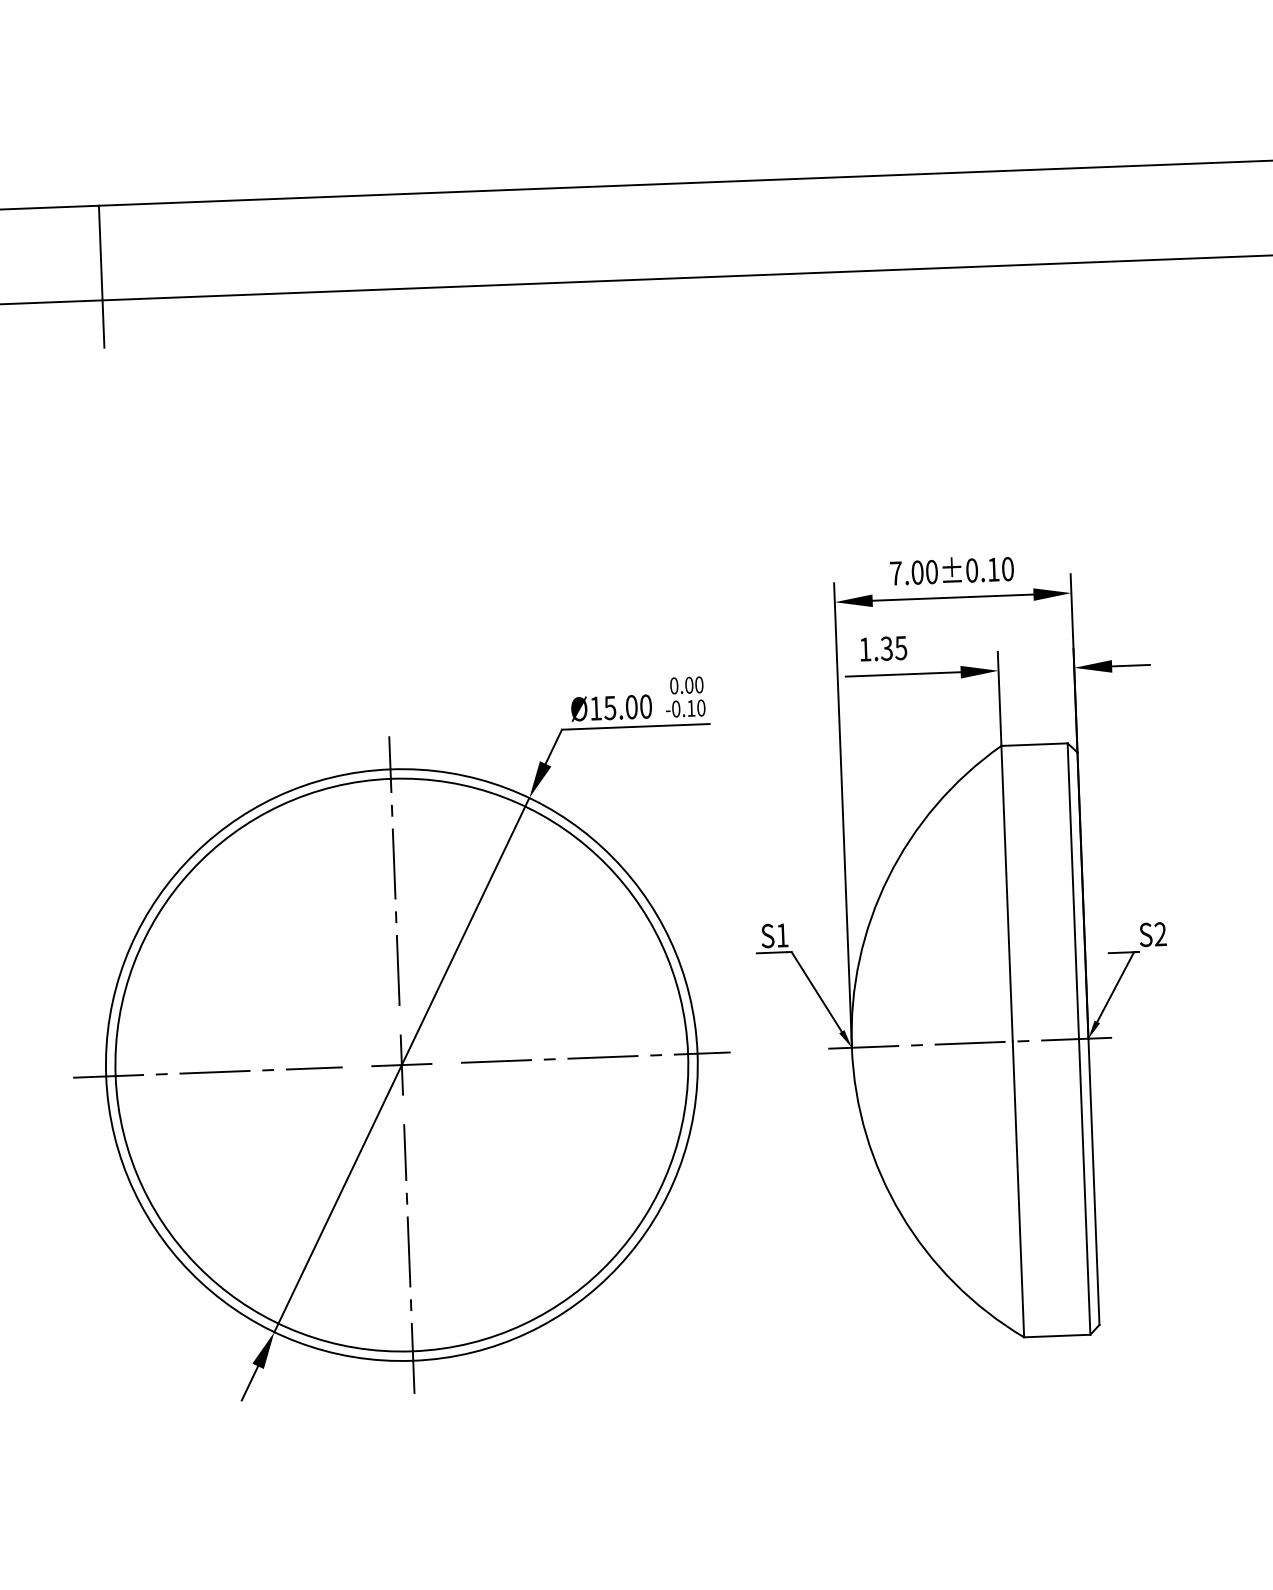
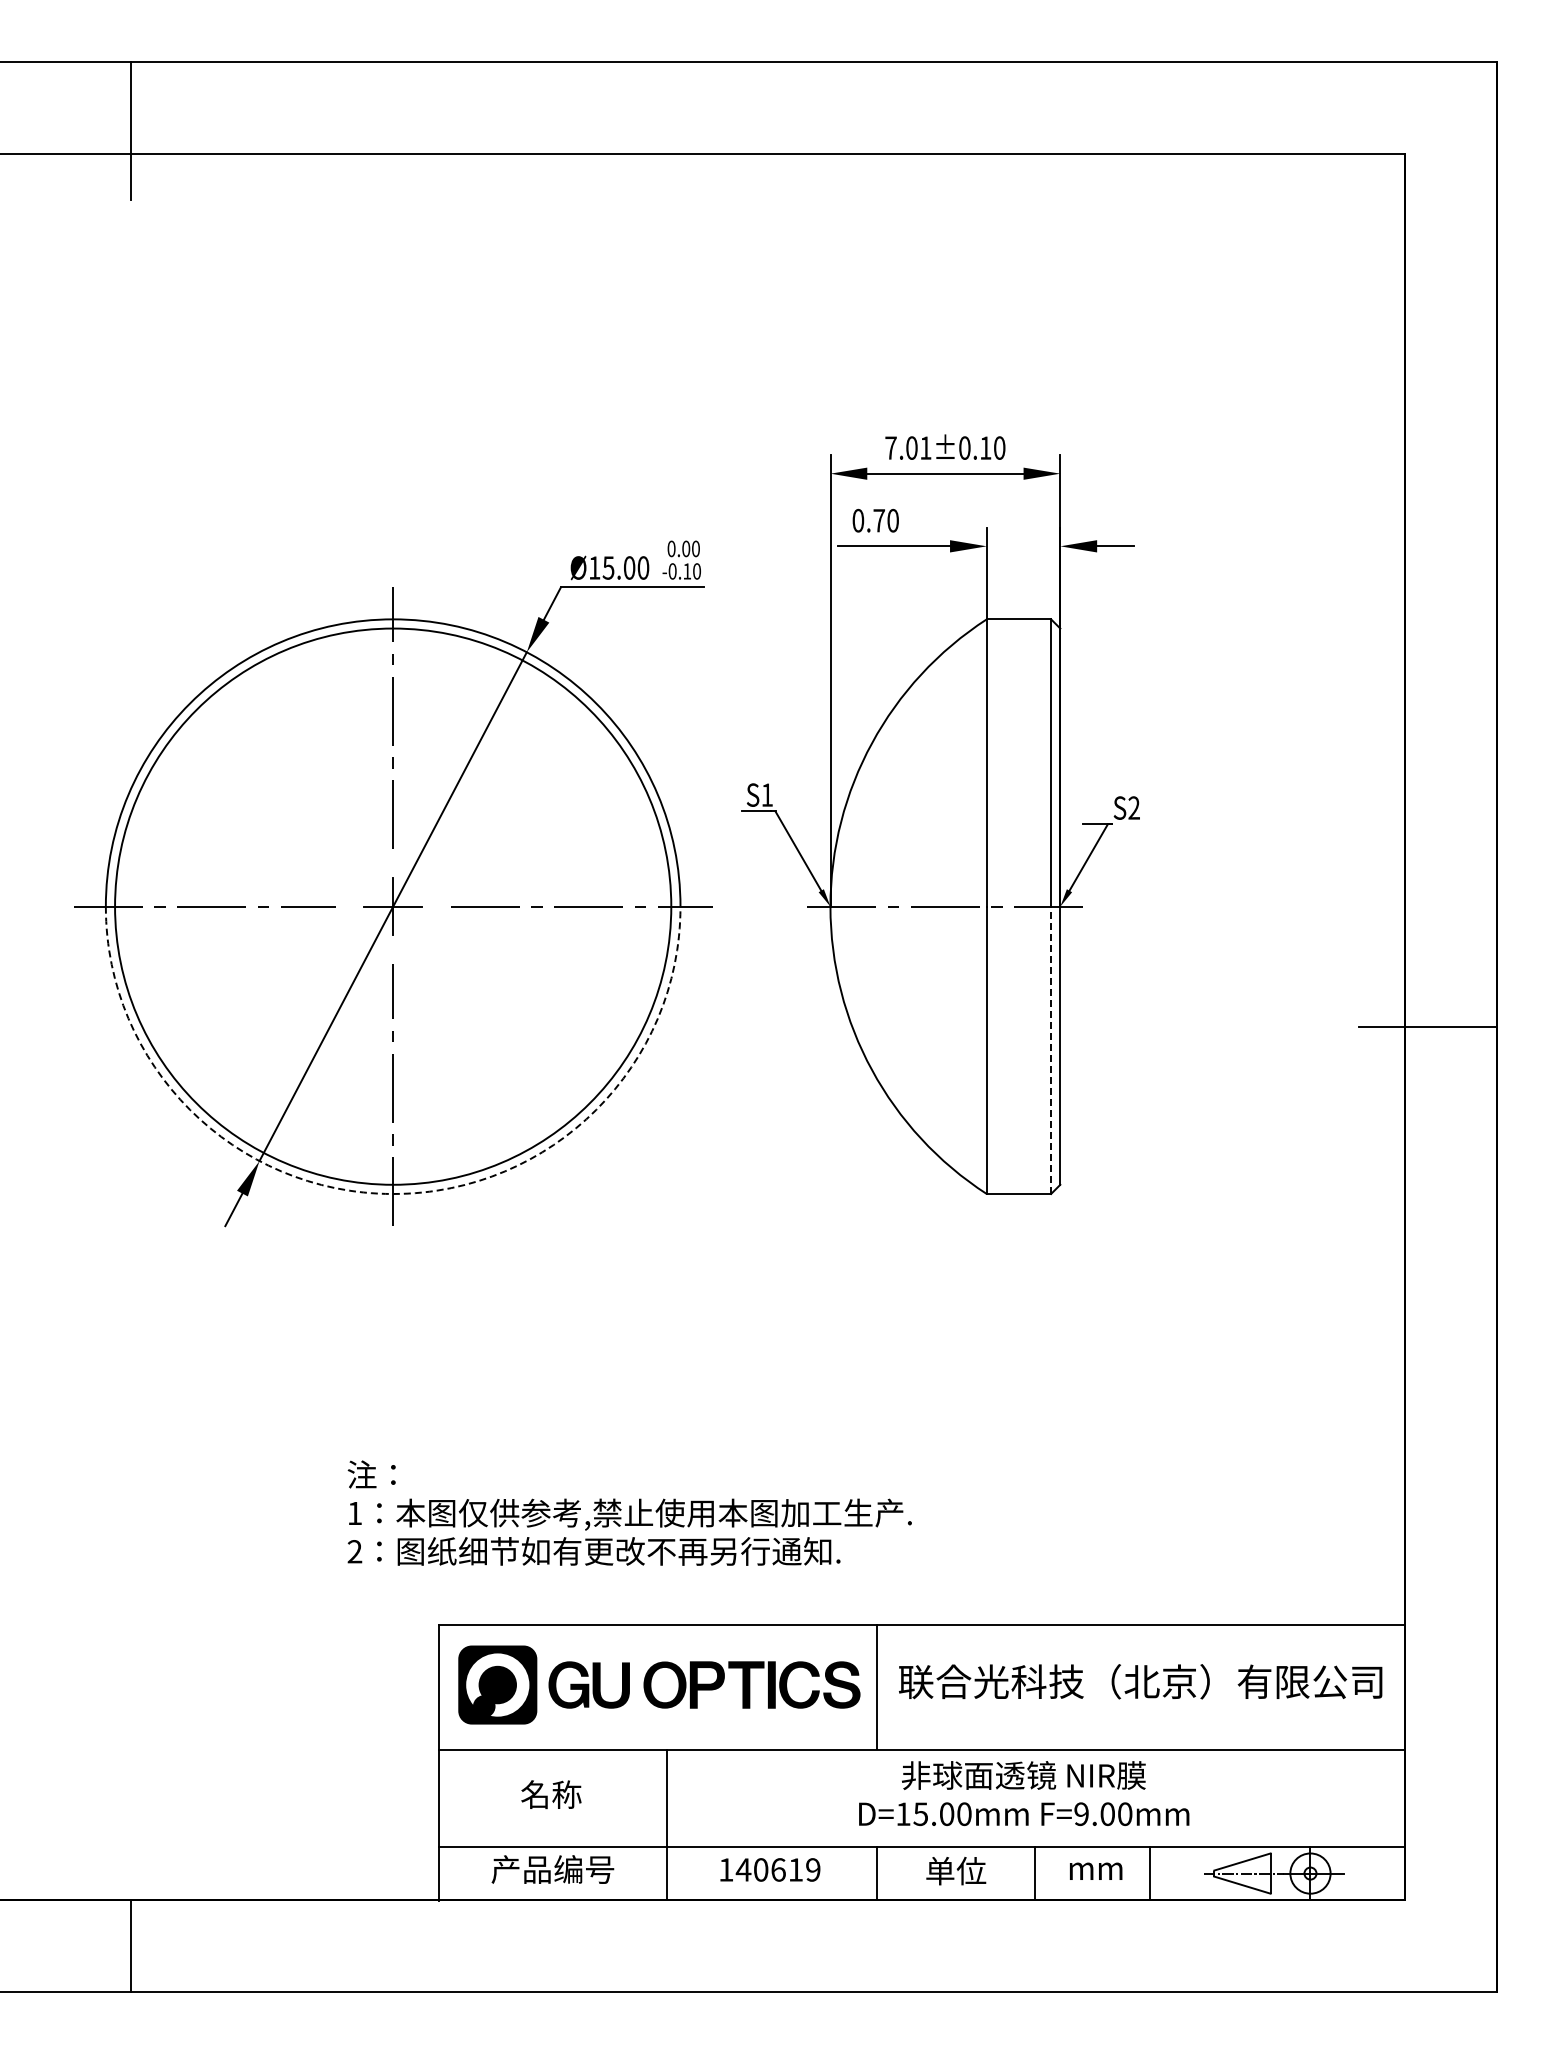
text: (931, 571) -> (925, 447), 7.00±0.10 -> 7.01±0.10
text: (882, 648) -> (875, 520), 1.35 -> 0.70
line: (1085, 1187) -> (1051, 1050), solid -> dashed
arc: (413, 1361) -> (393, 1194), solid -> dashed

